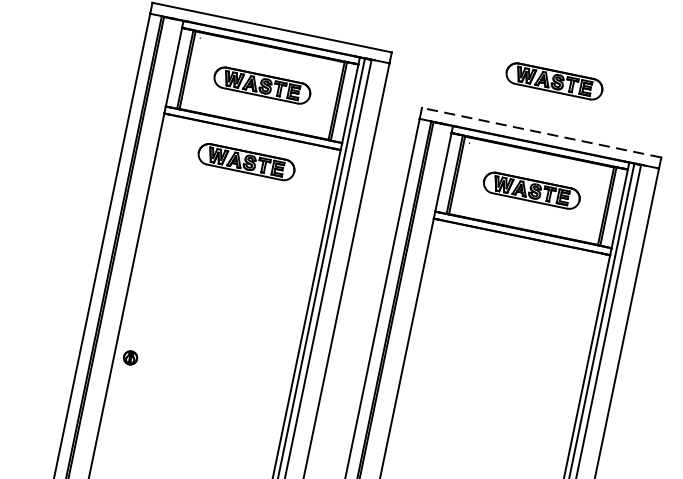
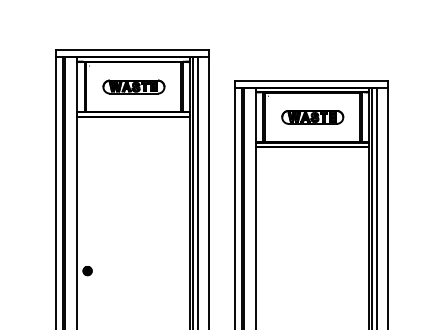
part: (554, 81) -> (312, 47), removed
line: (541, 132) -> (311, 80), dashed -> solid
part: (246, 161) -> (133, 135), removed

